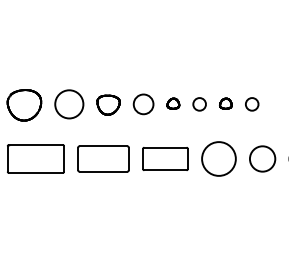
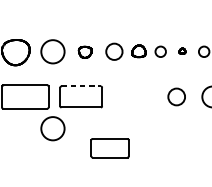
part: (173, 103) -> (139, 51), size x1.4
part: (225, 103) -> (182, 51), size x0.6
part: (108, 104) -> (85, 51), size x0.7
line: (103, 146) -> (81, 86), solid -> dashed
part: (165, 158) -> (110, 147), moved
circle: (218, 158) -> (176, 96), size x0.6
circle: (69, 197) -> (53, 128), added

